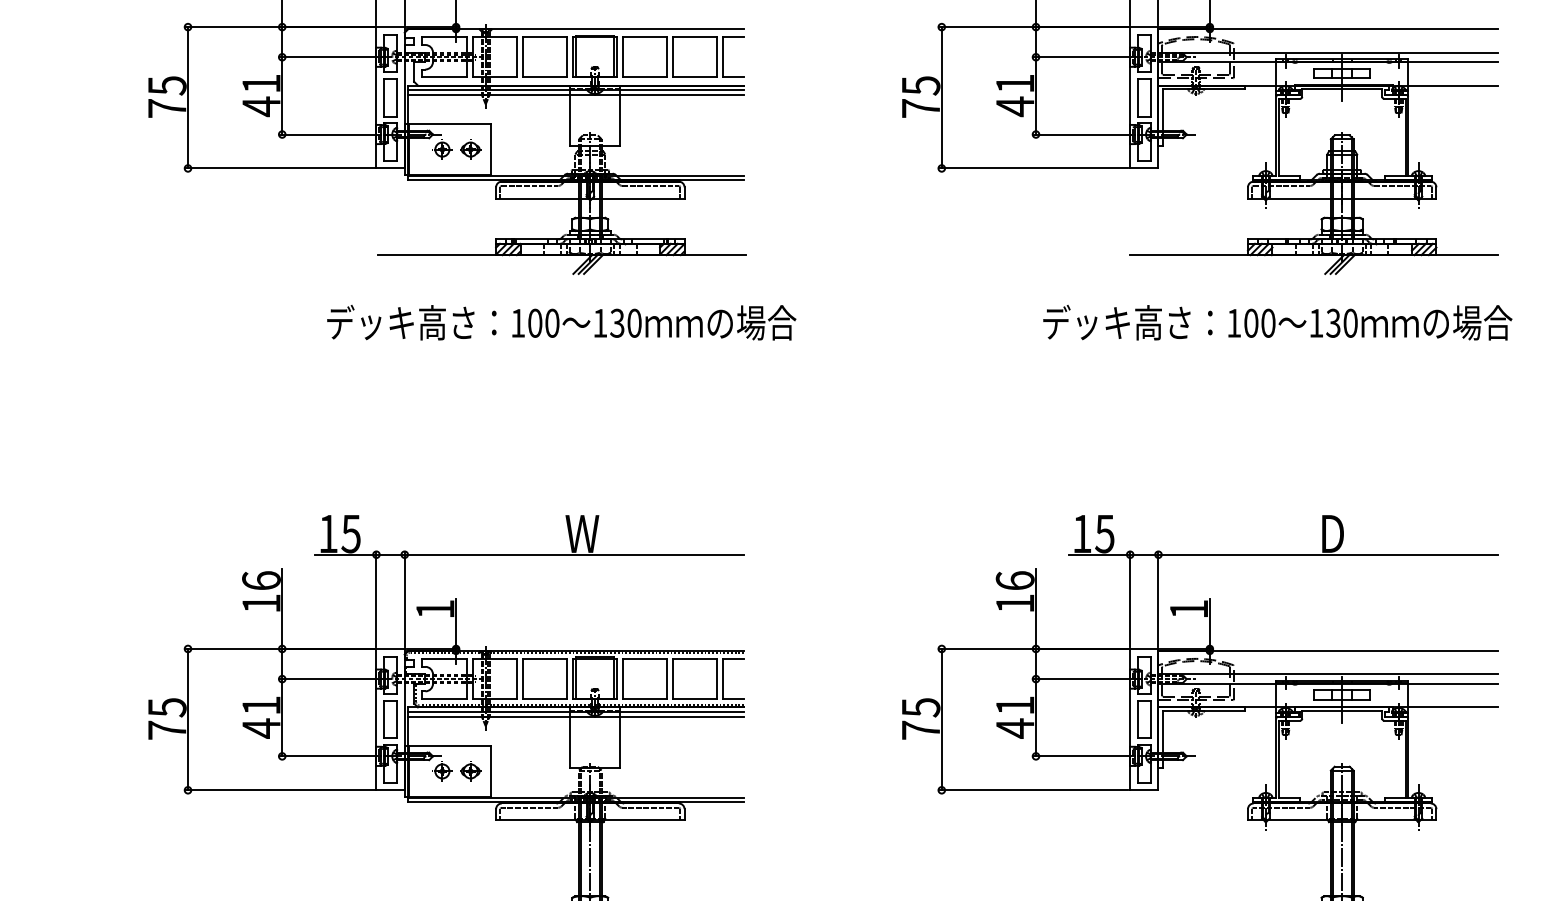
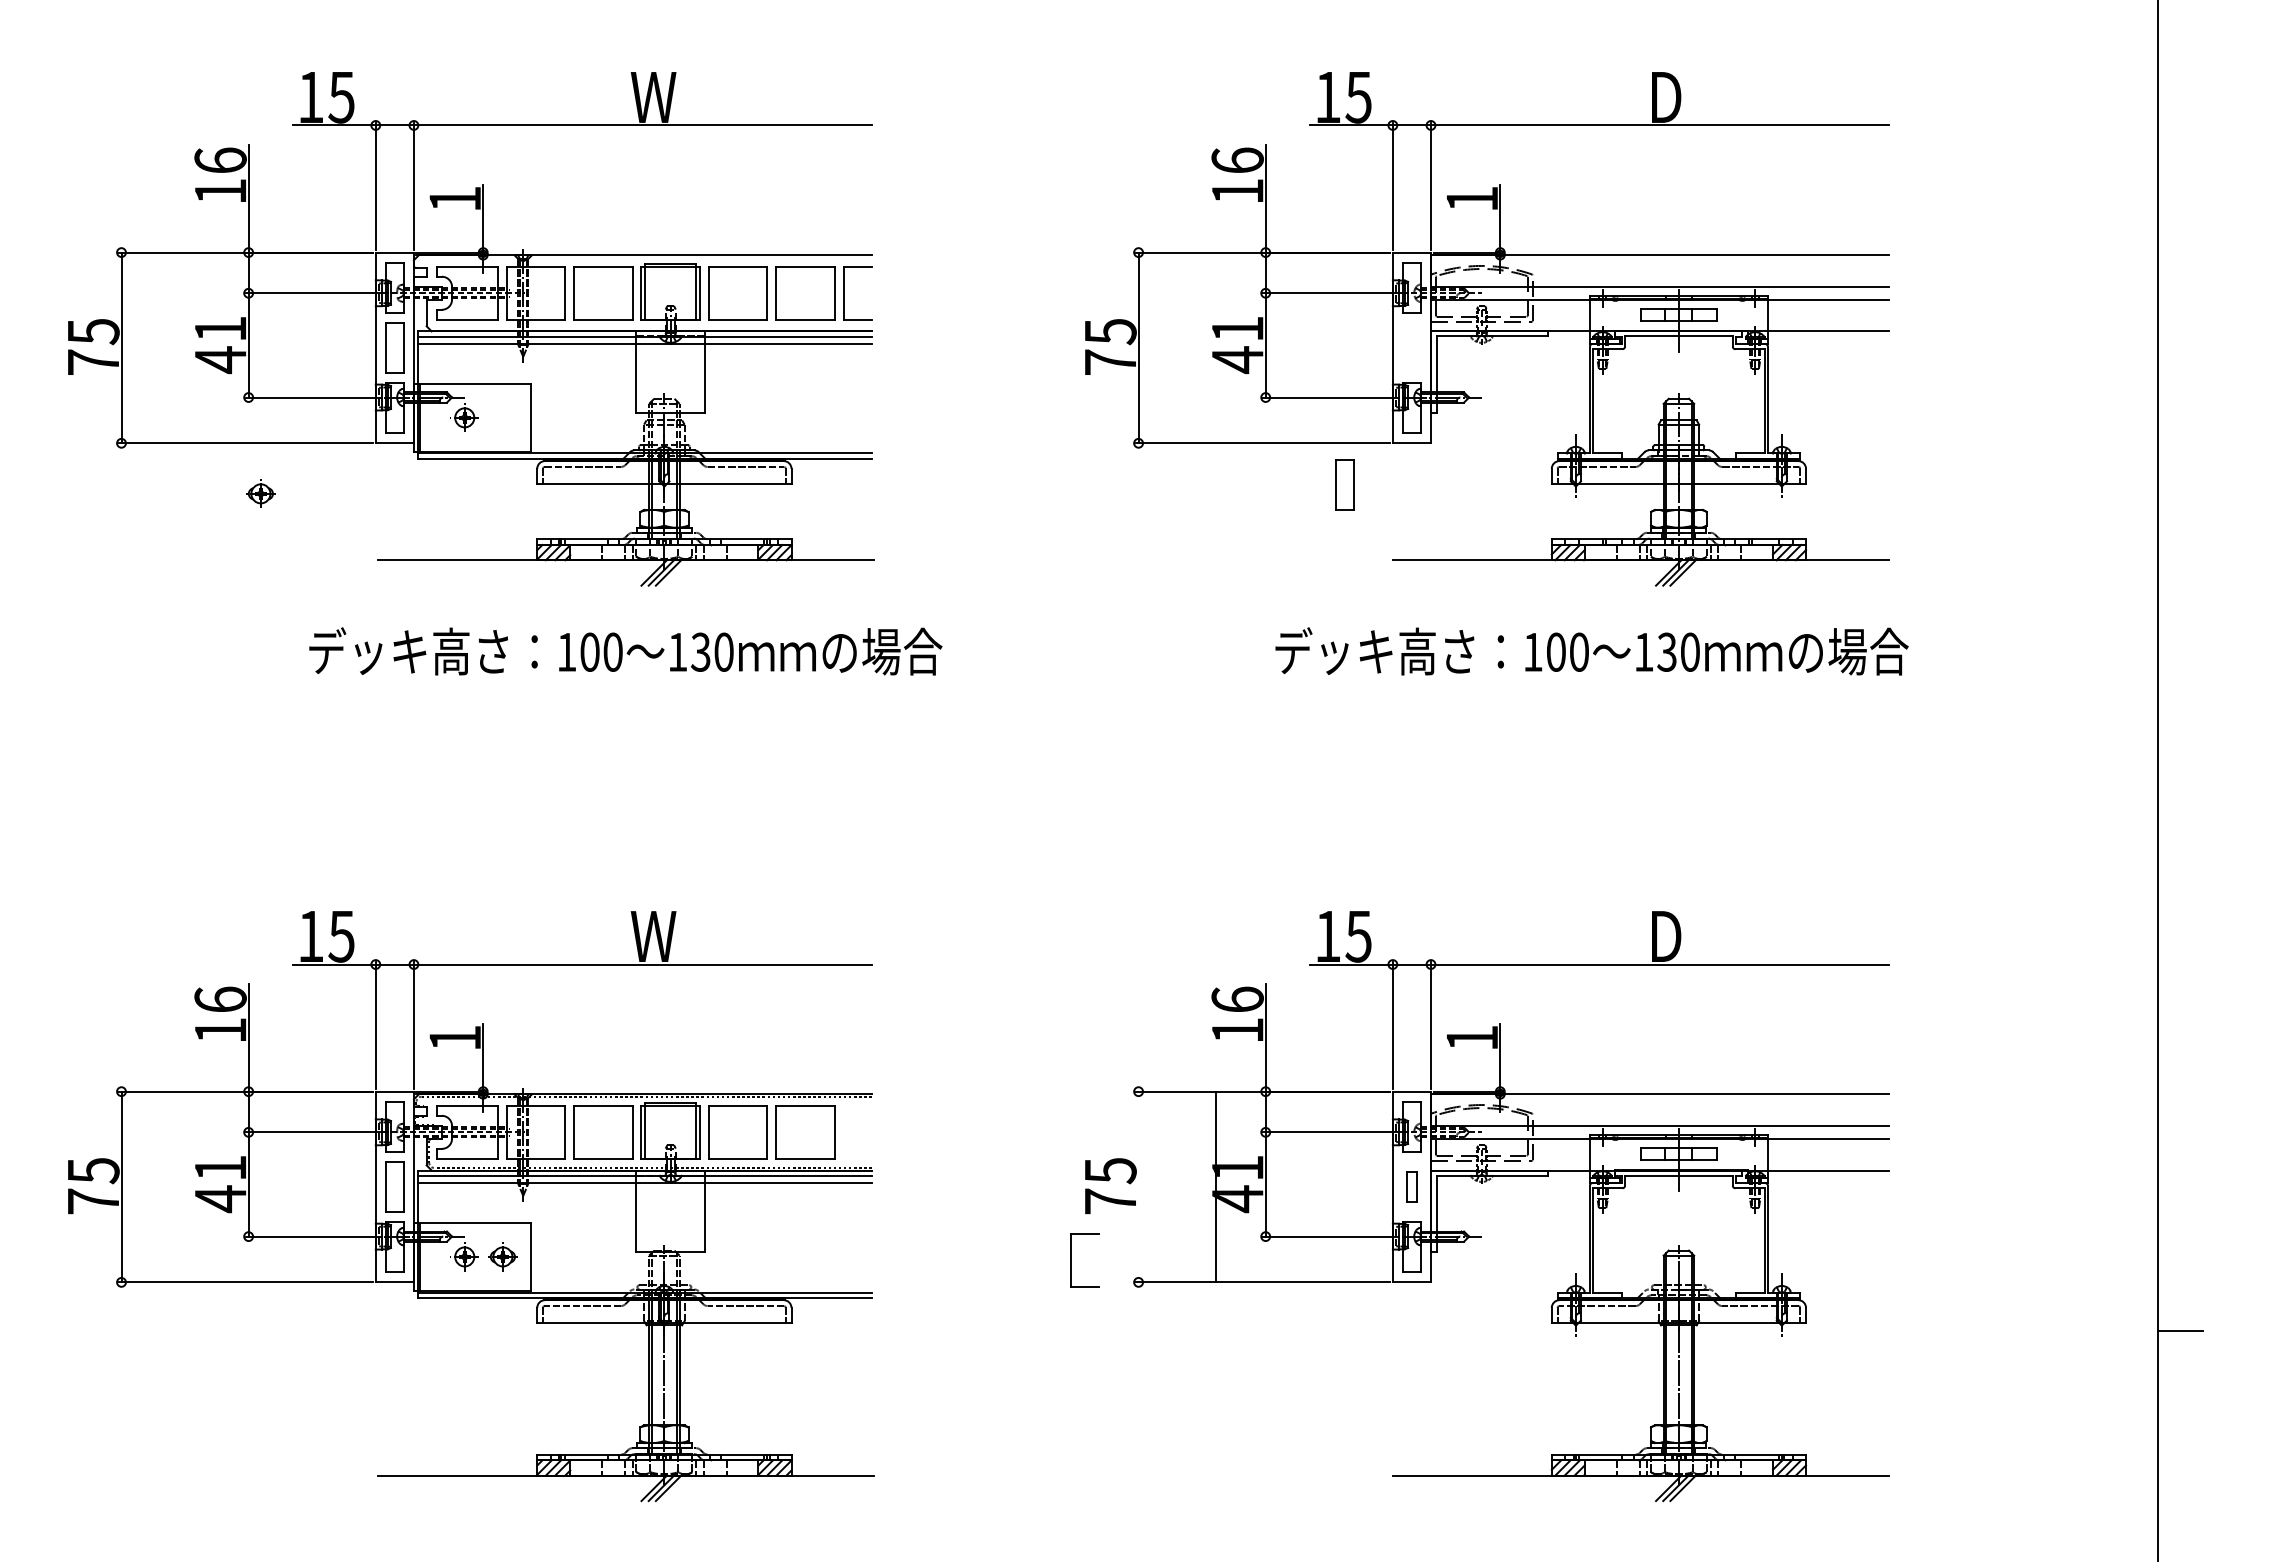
part: (1144, 97) -> (1344, 484), moved
part: (470, 149) -> (260, 493), moved
part: (723, 679) -> (1071, 1260), moved
line: (941, 719) -> (1215, 1186), moved
part: (1144, 719) -> (1411, 1186), size x0.6

